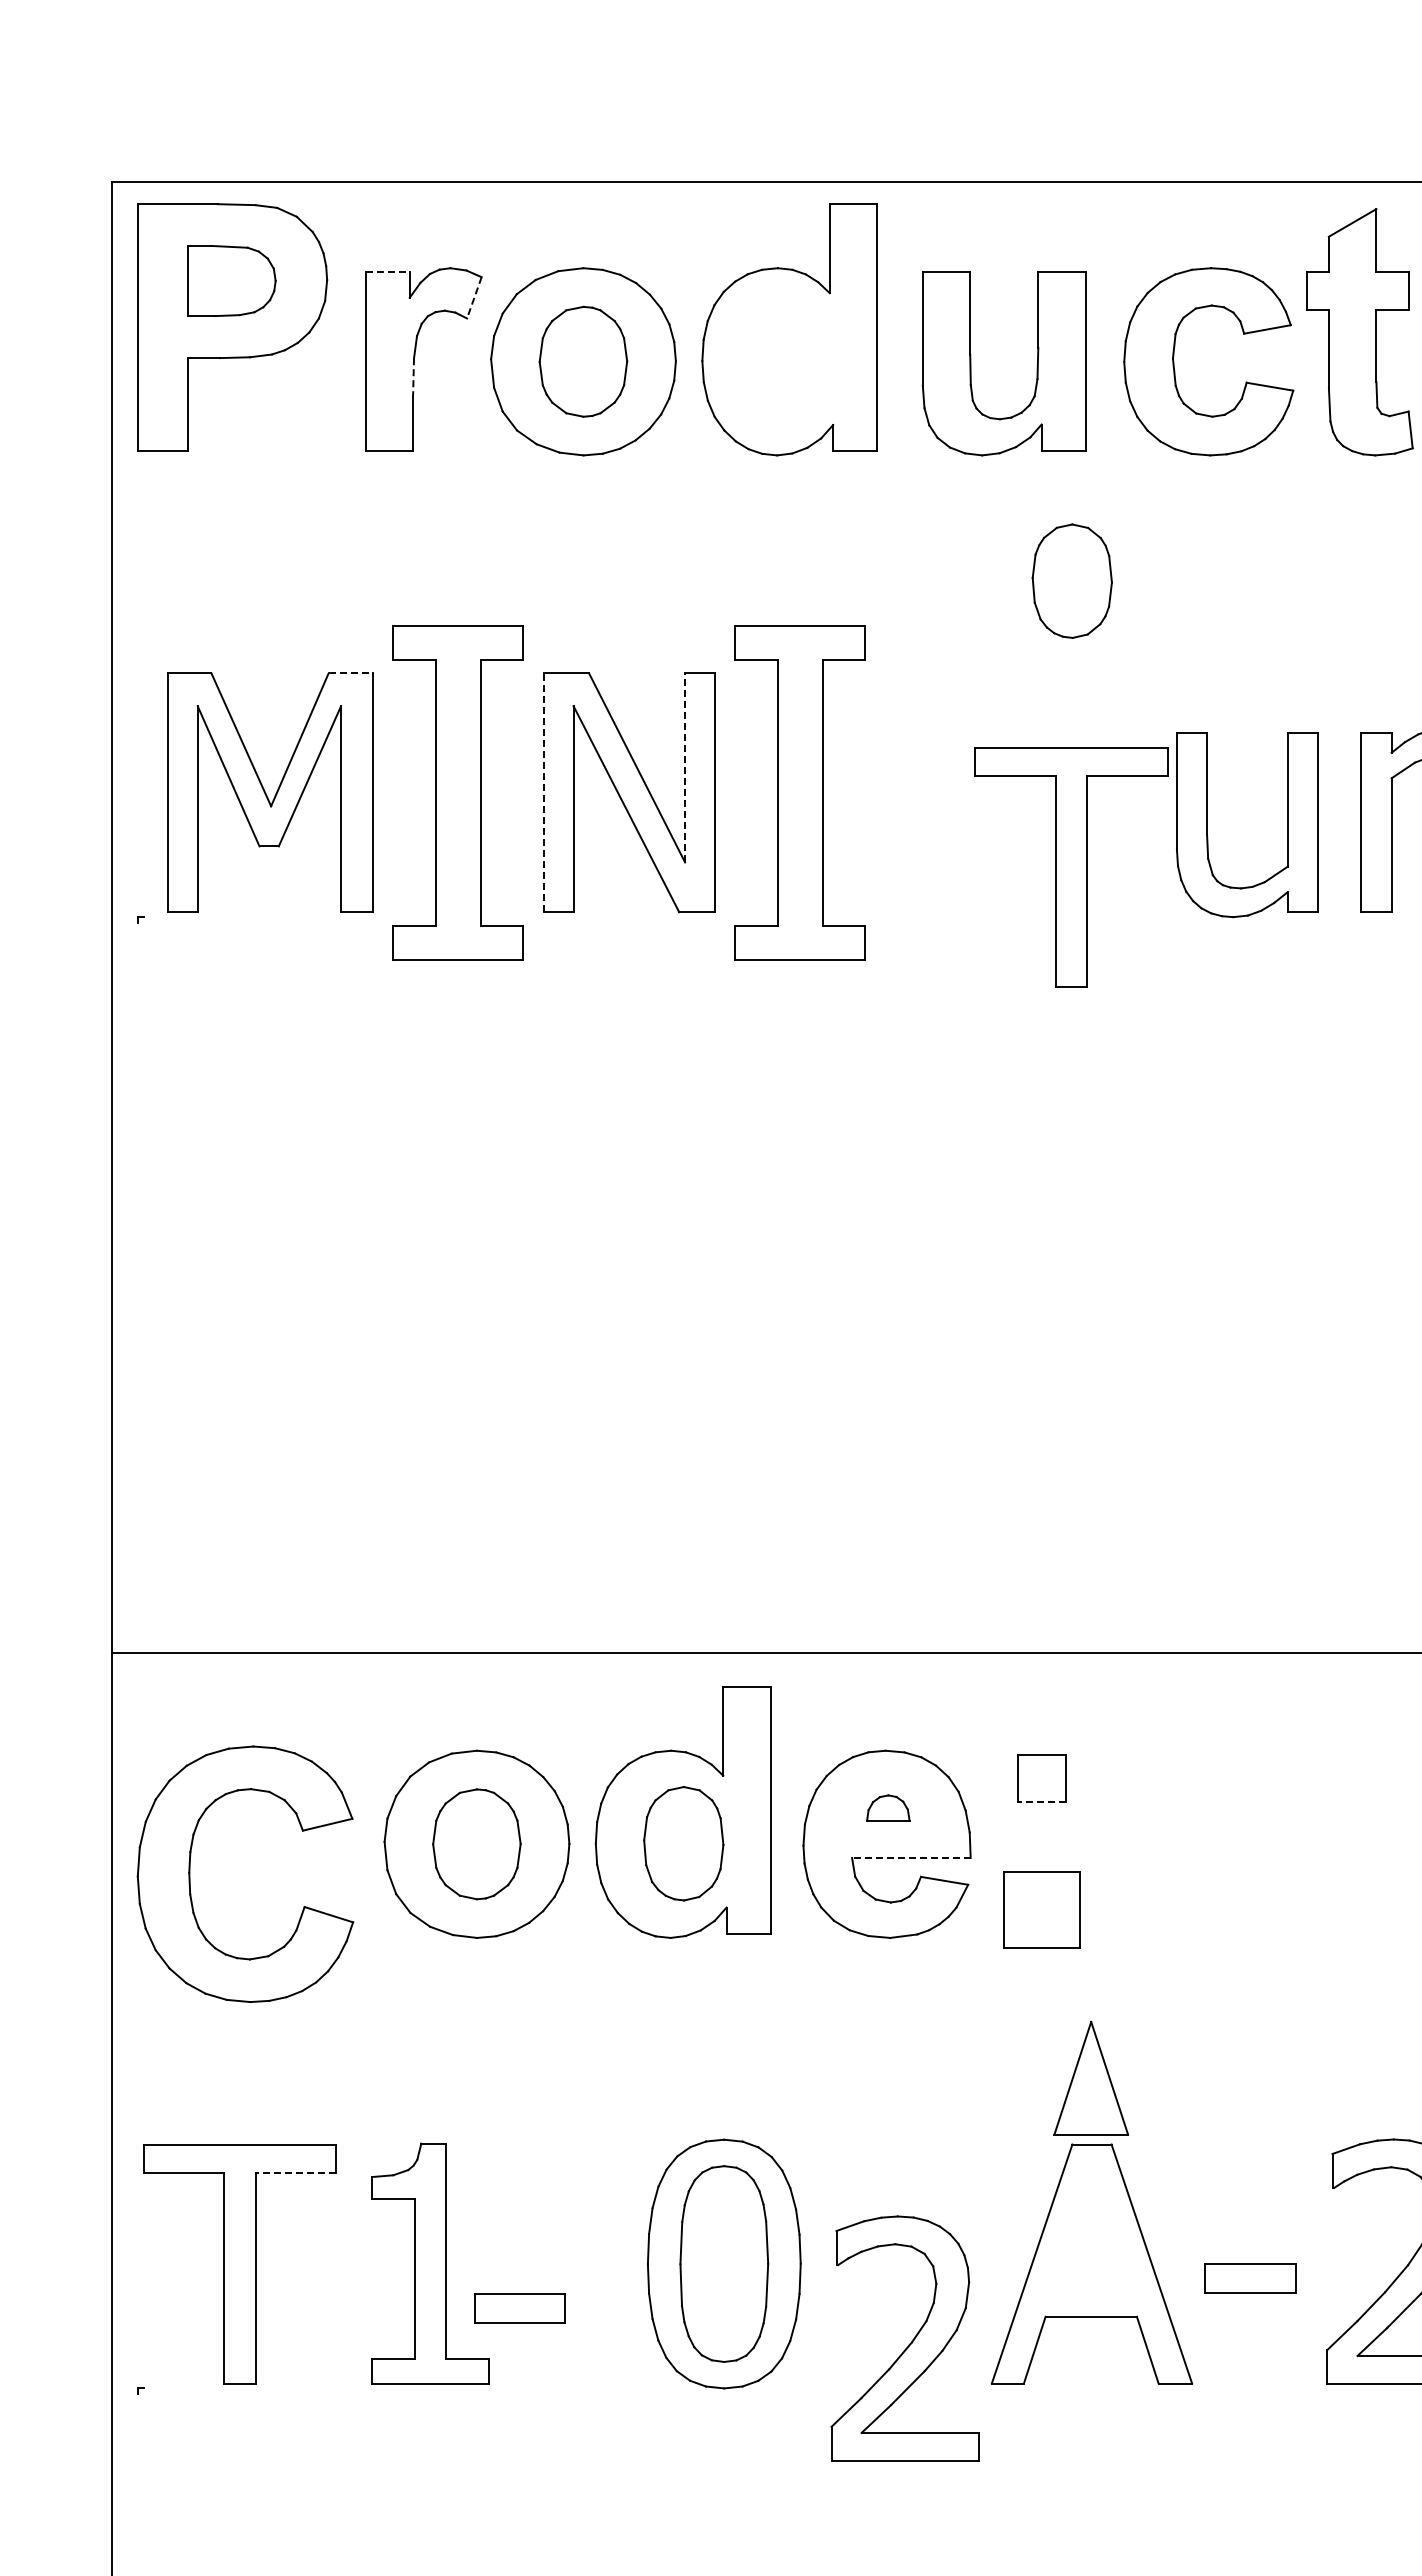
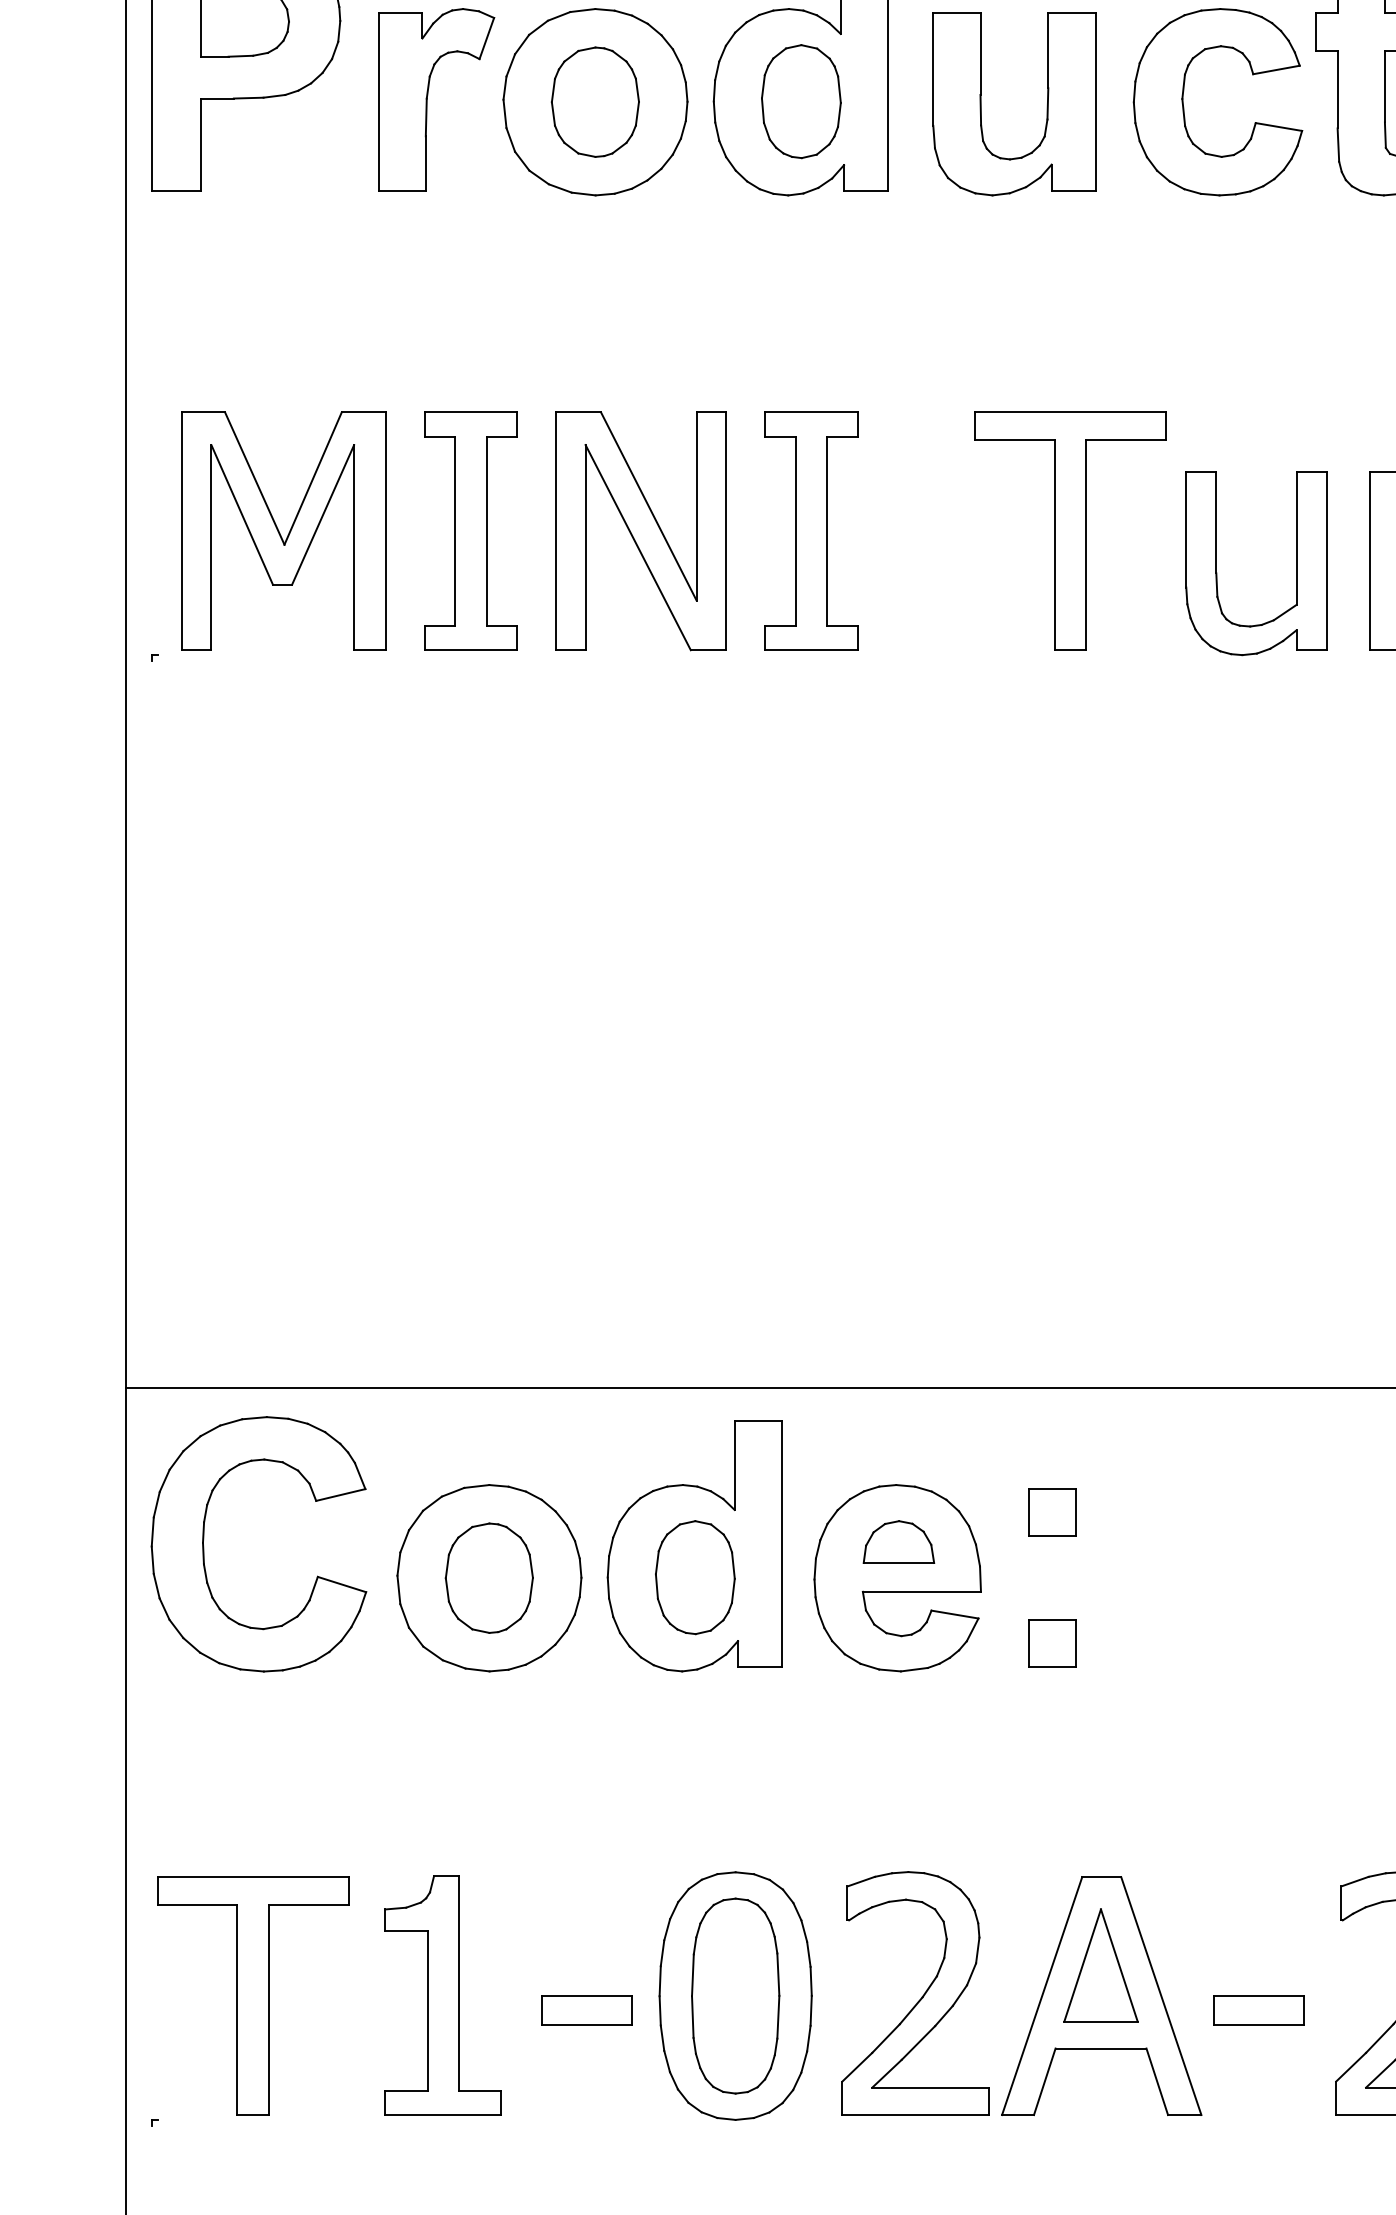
line: (388, 272) -> (401, 13), dashed -> solid
line: (474, 297) -> (486, 38), dashed -> solid
line: (413, 377) -> (426, 117), dashed -> solid
part: (1071, 580) -> (800, 100), moved
line: (351, 673) -> (364, 412), dashed -> solid
line: (685, 767) -> (697, 506), dashed -> solid
part: (458, 792) -> (471, 531), size x0.71
line: (543, 792) -> (555, 531), dashed -> solid
part: (800, 792) -> (811, 531), size x0.71
part: (1071, 867) -> (1070, 531), moved
line: (1042, 1802) -> (1052, 1536), dashed -> solid
part: (888, 1807) -> (899, 1541), size x1.67
line: (910, 1857) -> (921, 1591), dashed -> solid
part: (190, 1873) -> (204, 1543), moved
part: (1041, 1909) -> (1051, 1643), size x0.62
part: (1090, 2077) -> (1100, 1964), moved
line: (295, 2172) -> (308, 1904), dashed -> solid
part: (519, 2308) -> (586, 2010), moved
part: (909, 2343) -> (920, 1998), moved

